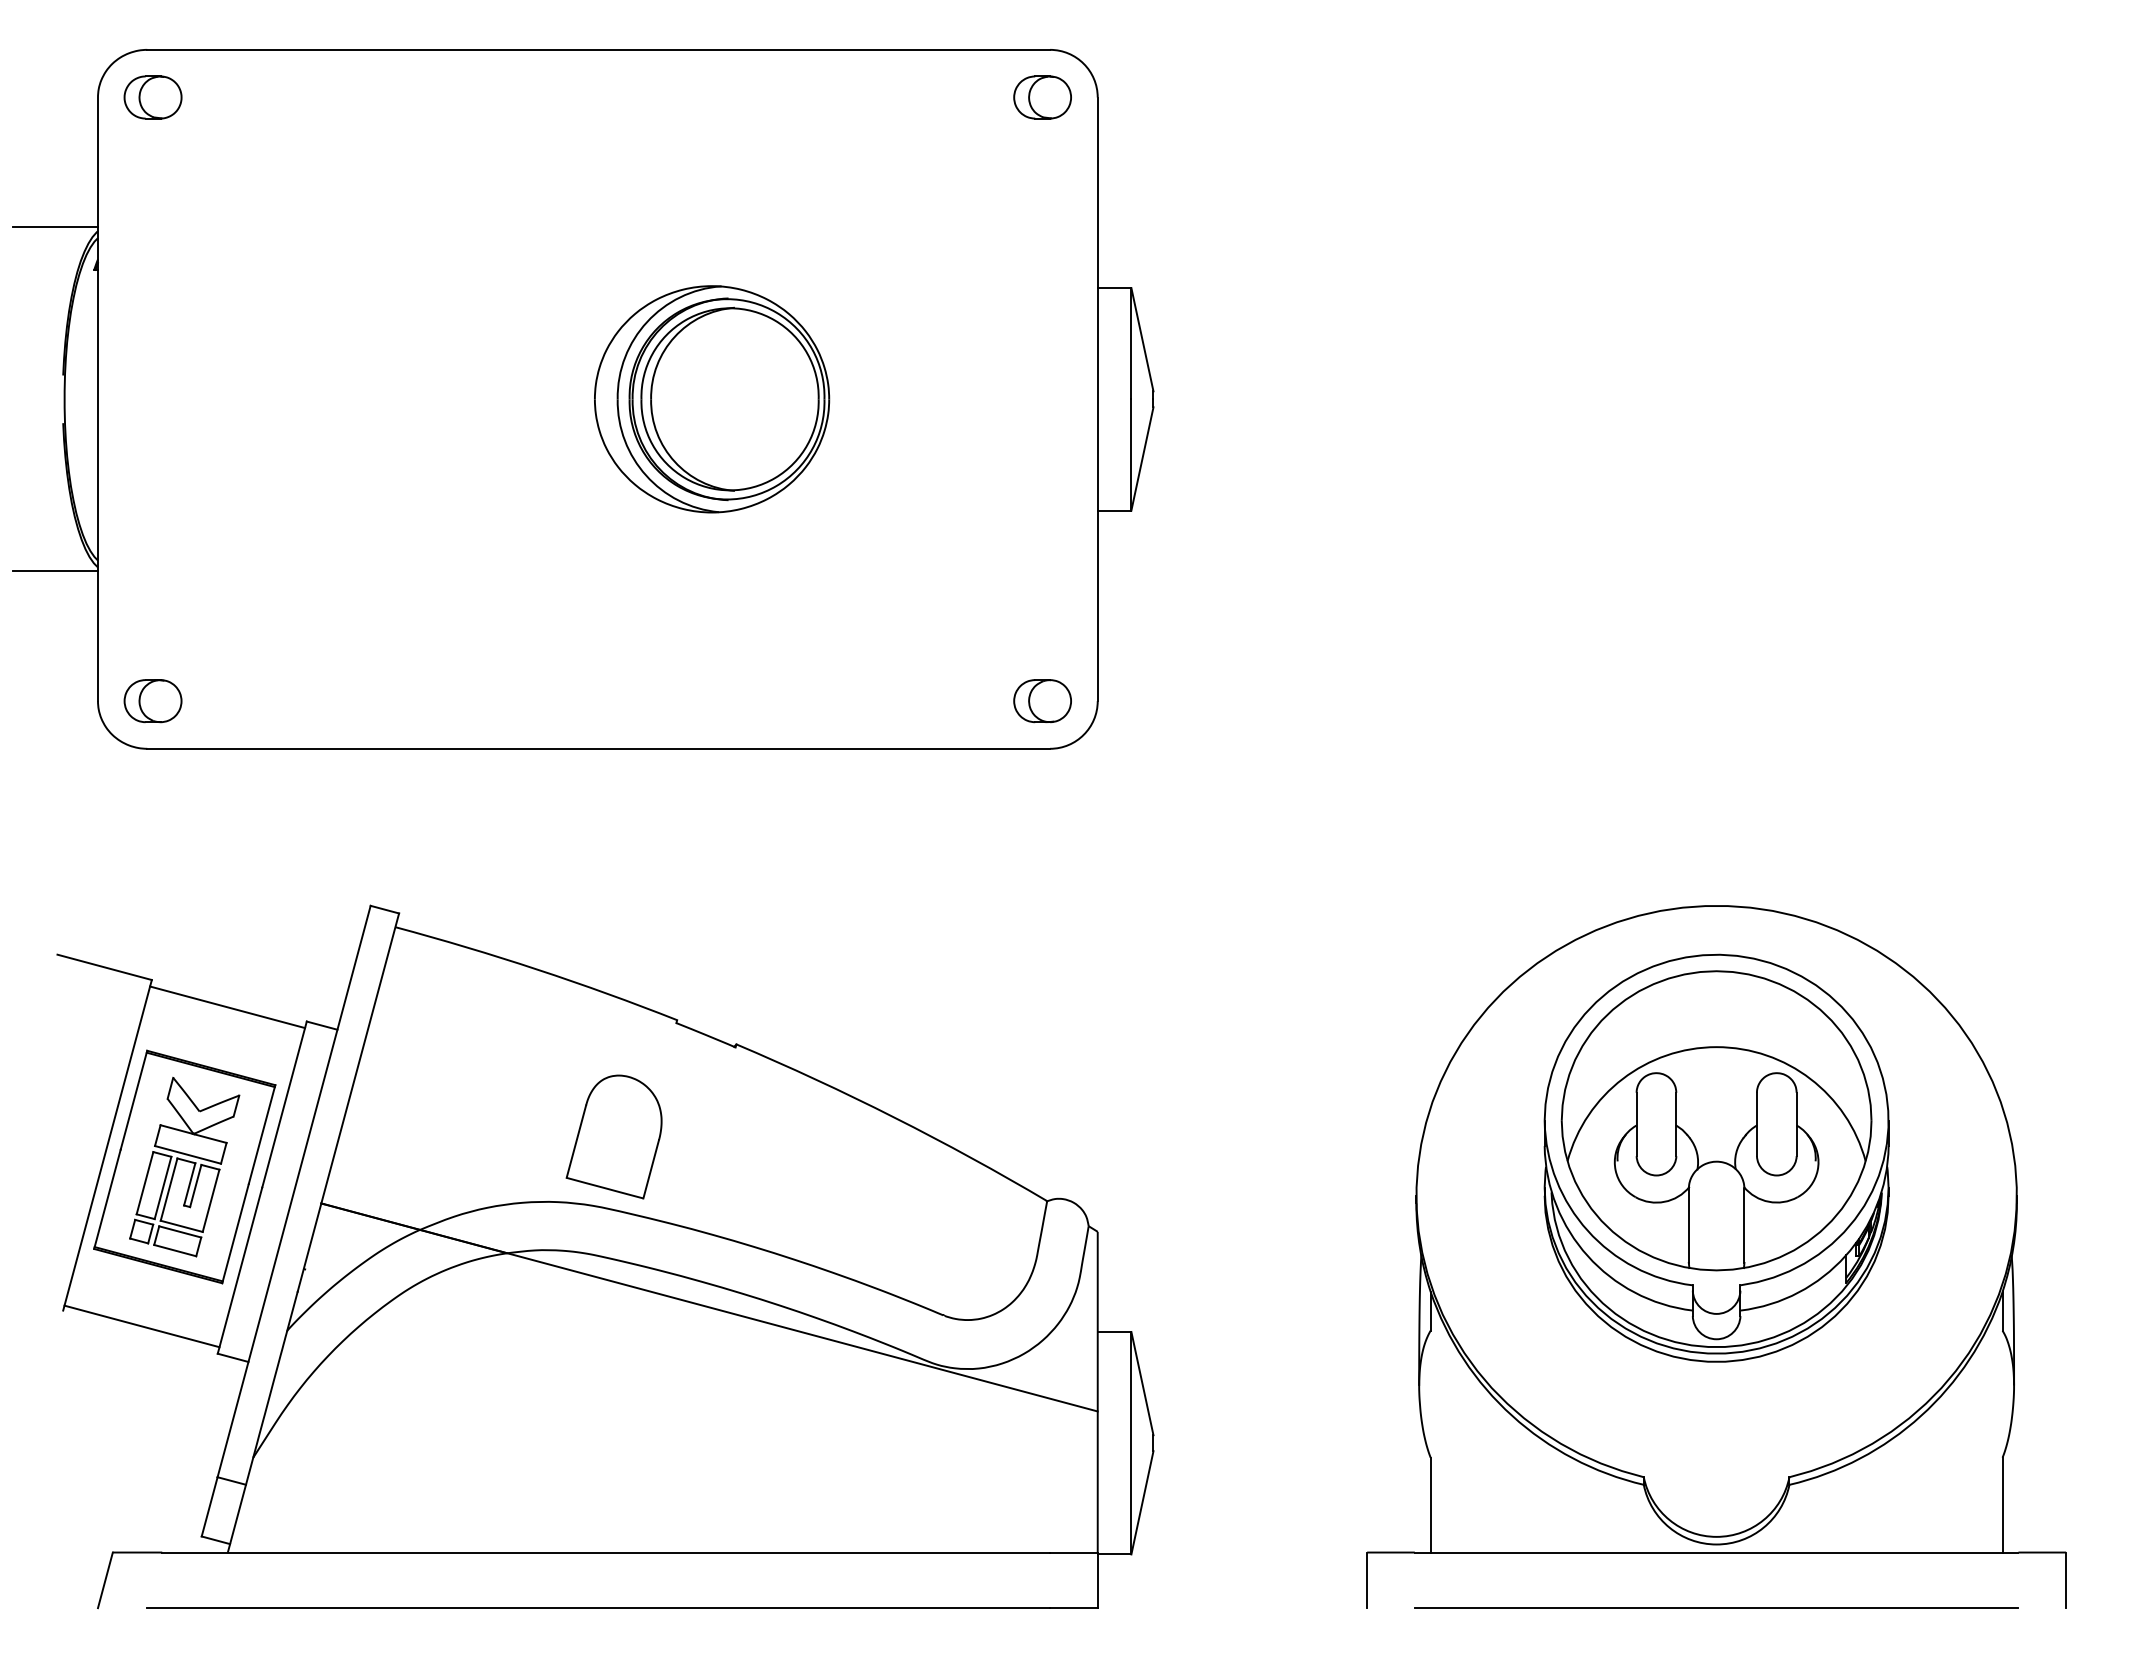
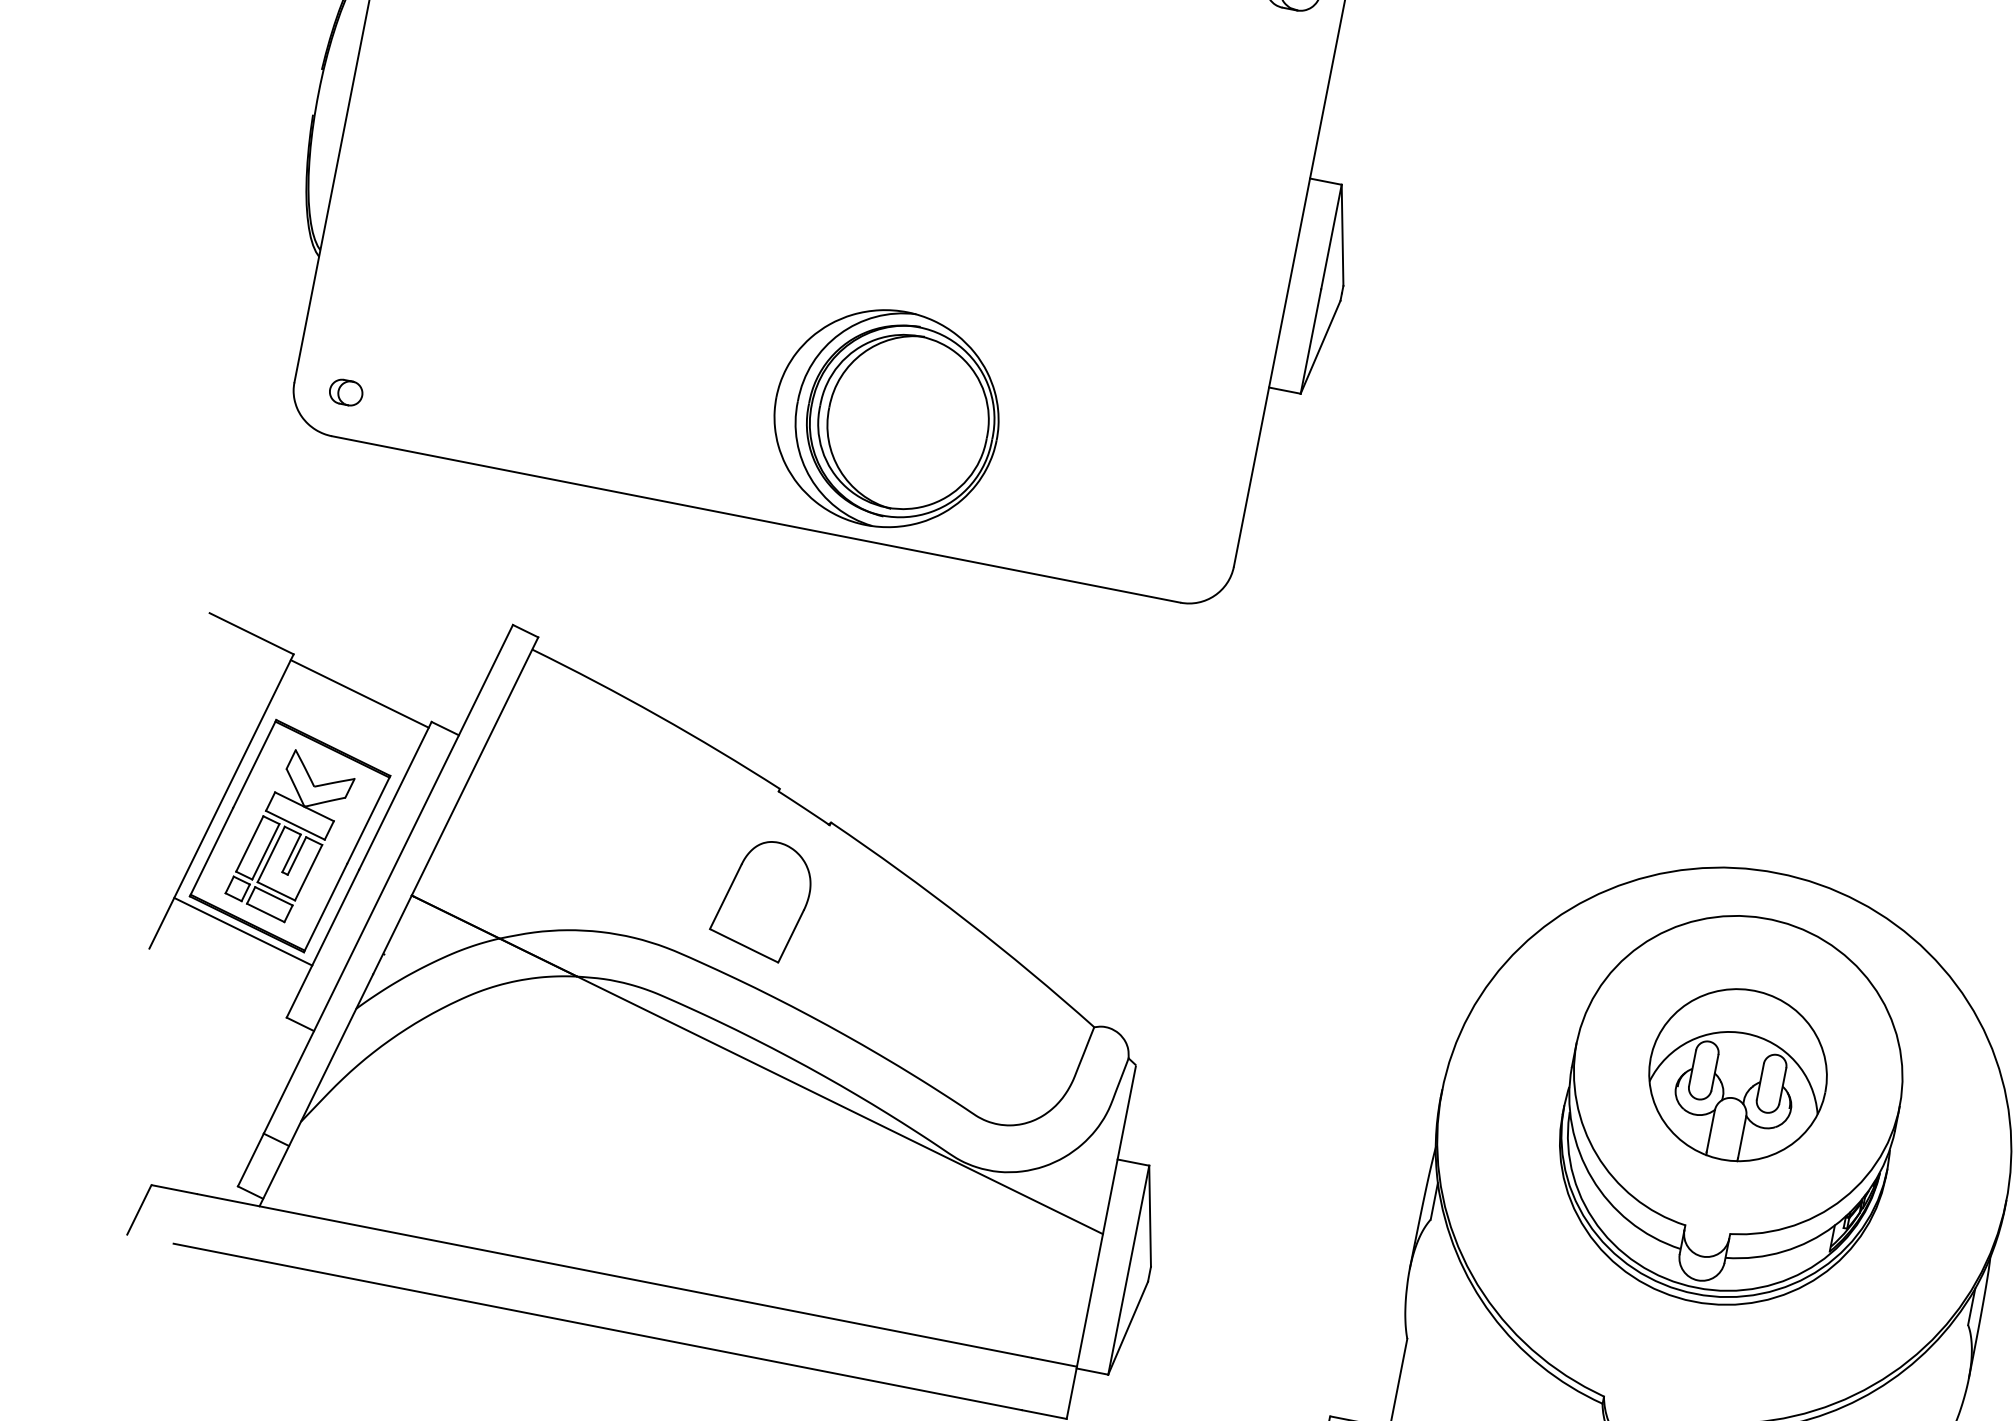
part: (712, 399) -> (886, 418), moved
line: (55, 571) -> (278, 252), removed
part: (152, 701) -> (345, 392), size x0.6
part: (1042, 701) -> (1181, 556), removed
part: (1716, 1120) -> (1738, 1074), size x0.6
part: (613, 1136) -> (761, 898), moved
line: (141, 1326) -> (242, 931), moved

